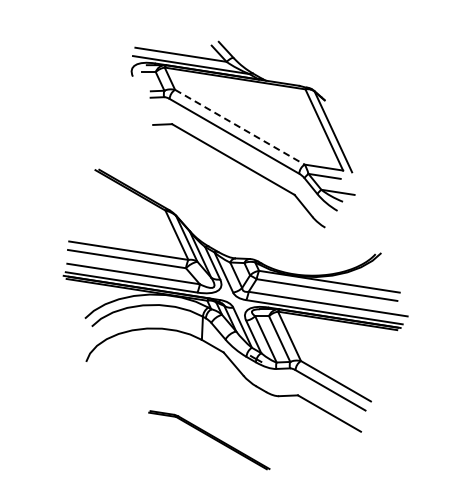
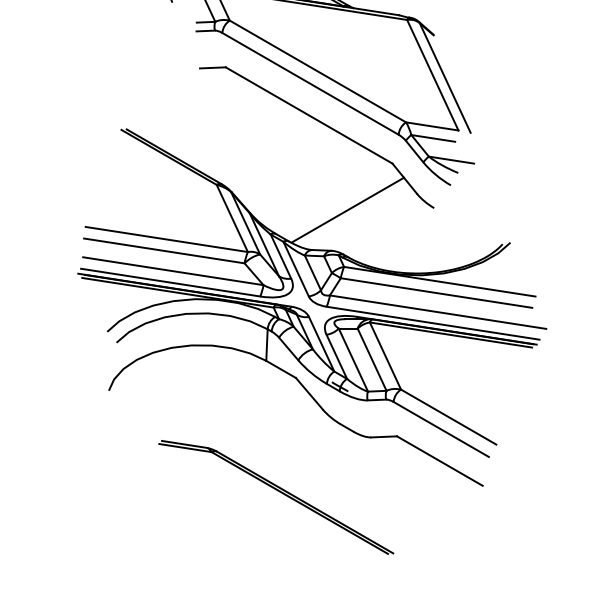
line: (239, 127) -> (317, 71), dashed -> solid
line: (261, 229) -> (347, 210), added
part: (209, 439) -> (276, 496), size x1.43

